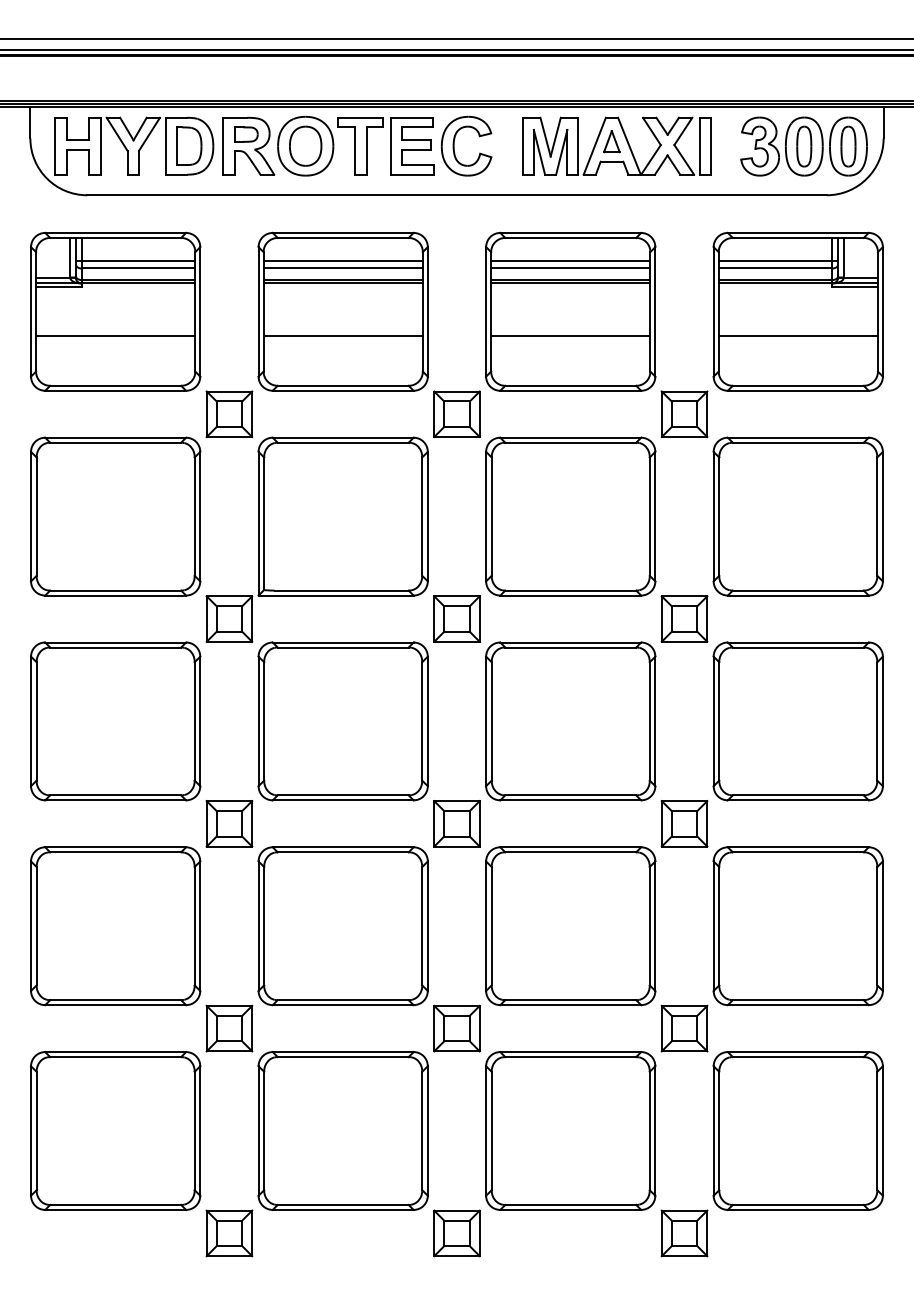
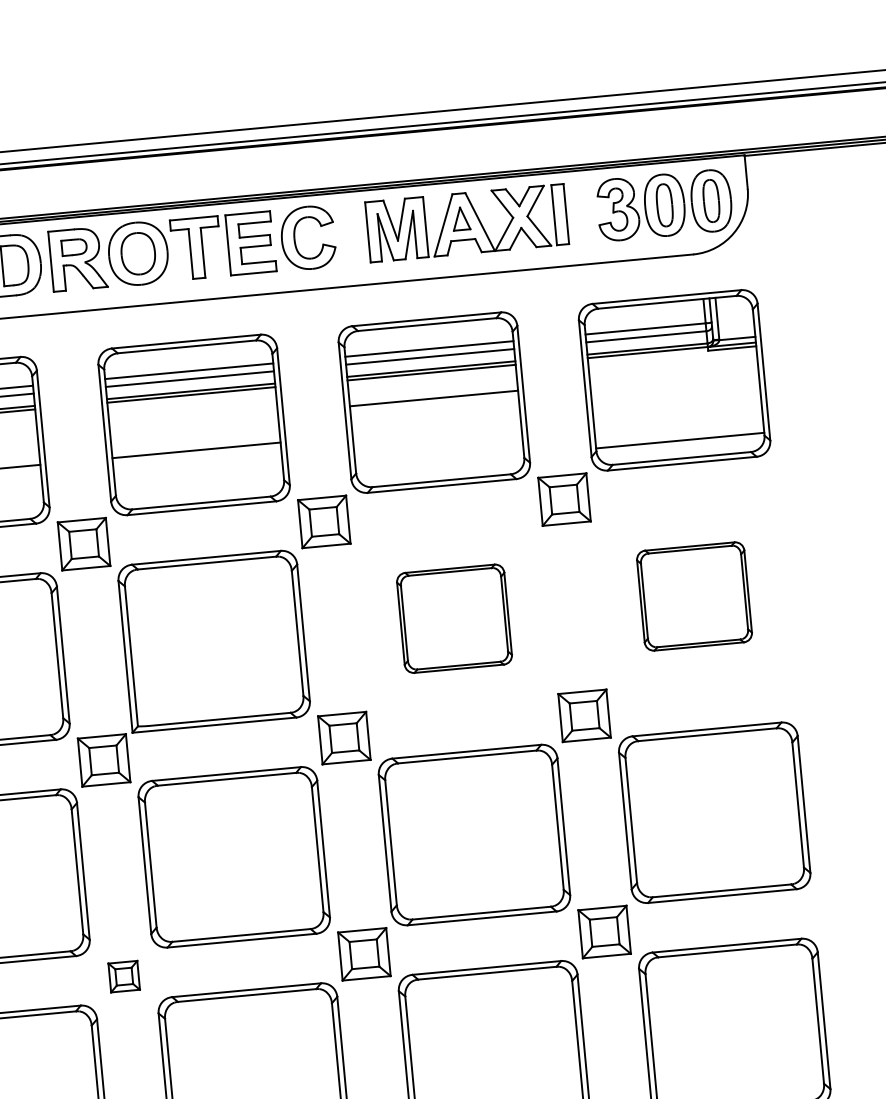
line: (570, 335) -> (433, 398), moved
line: (797, 335) -> (679, 440), moved
part: (570, 516) -> (454, 618), size x0.6
part: (797, 516) -> (693, 596), size x0.6
part: (229, 823) -> (124, 976), size x0.6

